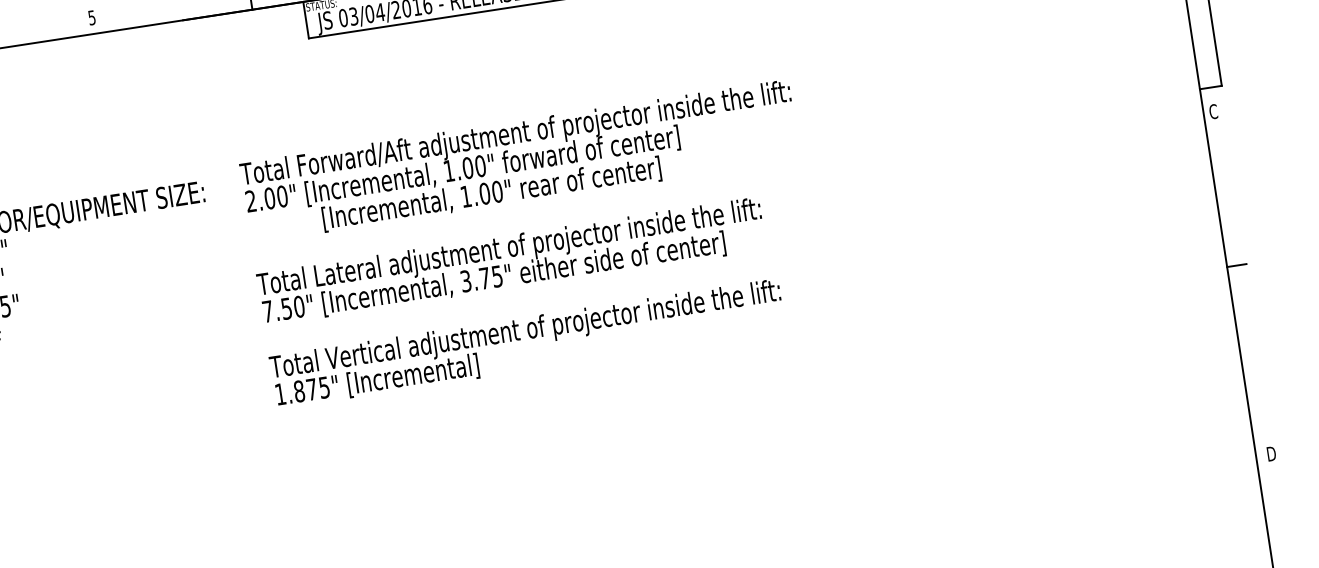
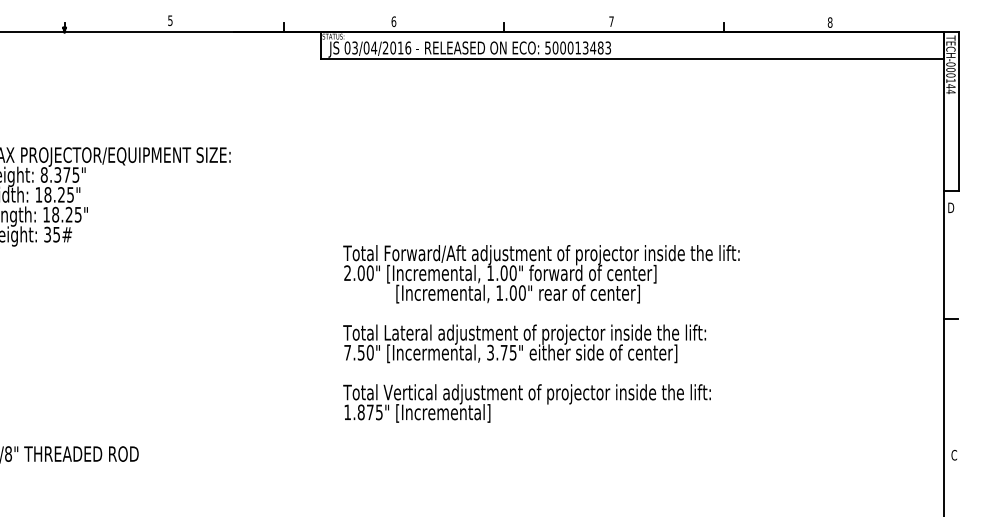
text: (1213, 111) -> (950, 207), C -> D
text: (532, 243) -> (541, 333), moved
text: (1271, 452) -> (954, 454), D -> C

